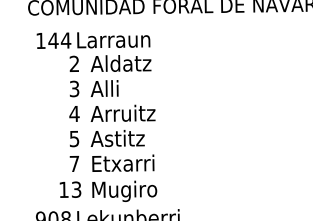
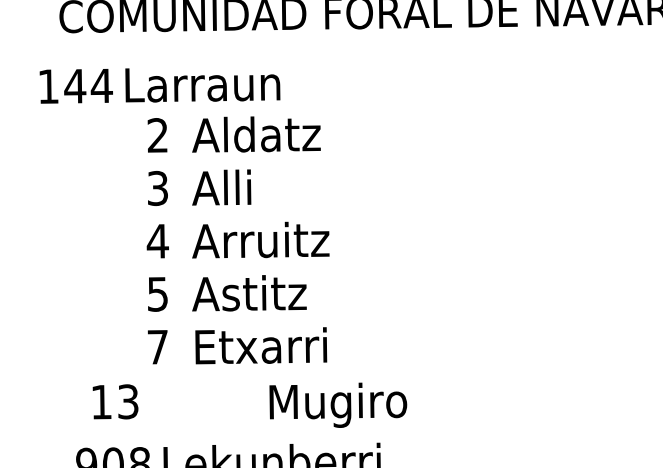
text: (93, 40) -> (159, 85), moved
text: (70, 189) -> (115, 401), moved
text: (124, 190) -> (337, 403), moved

